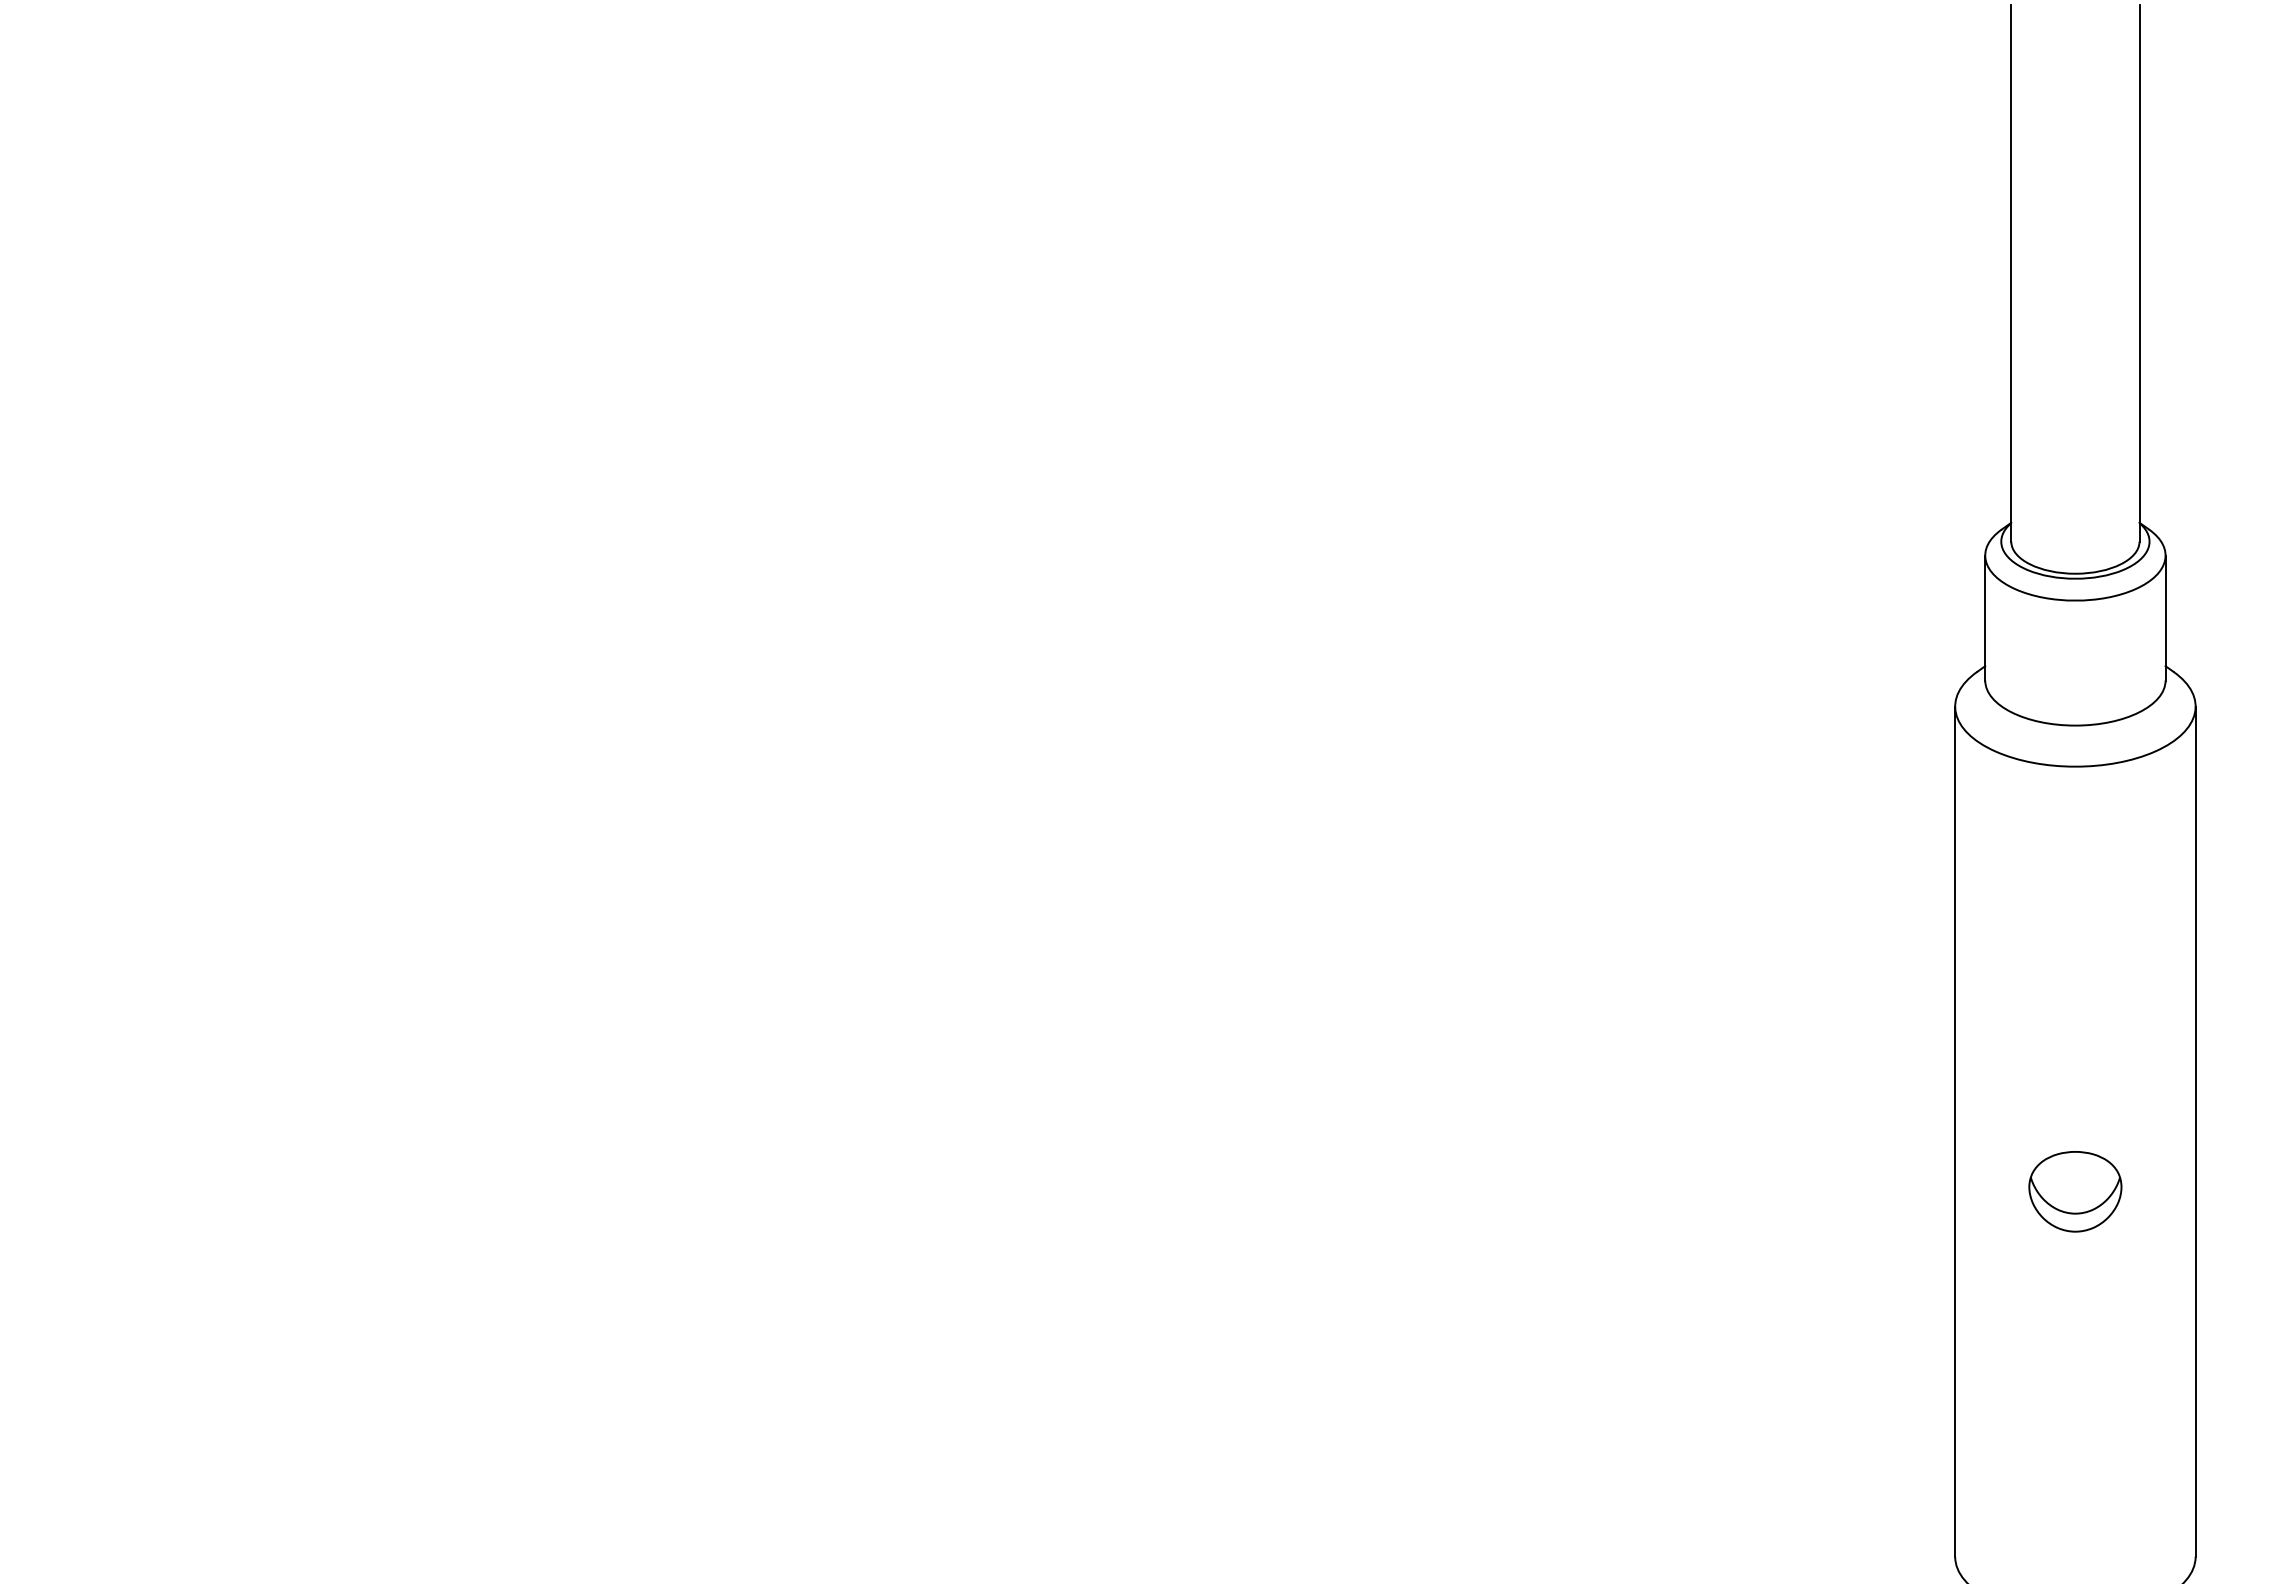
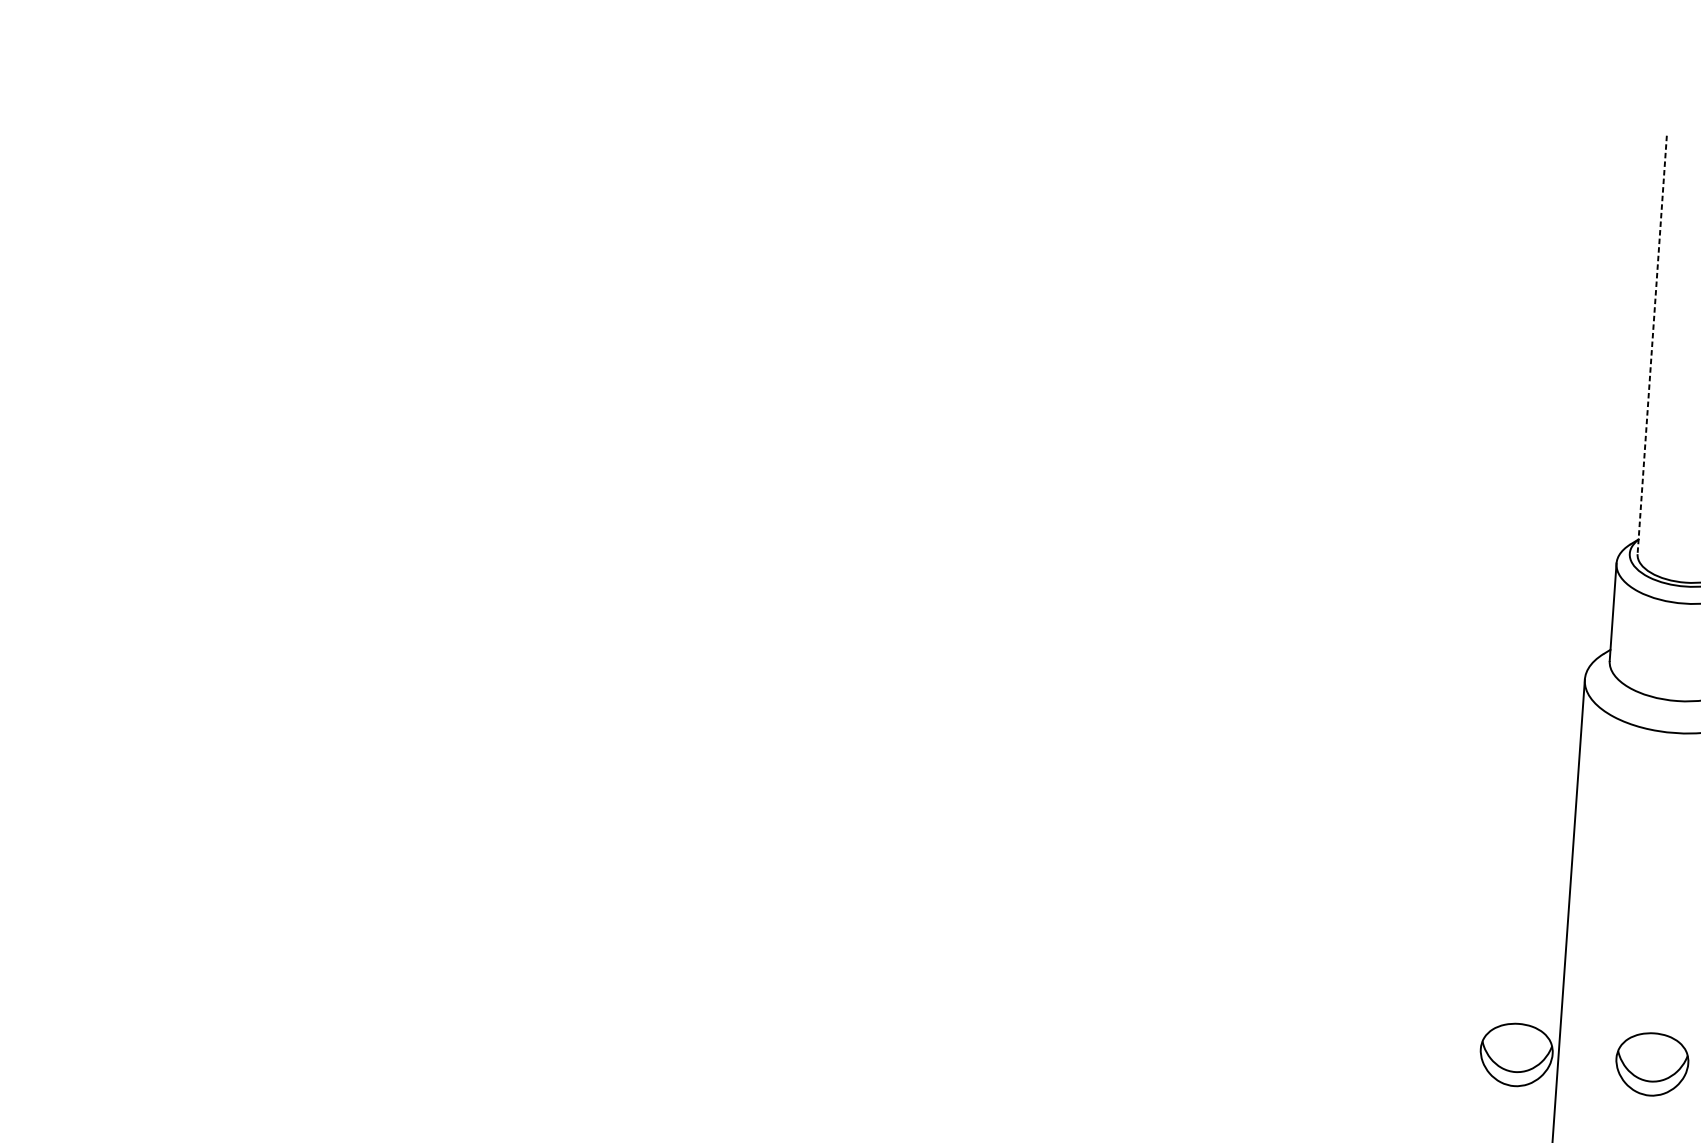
line: (2011, 273) -> (1652, 345), solid -> dashed
part: (1901, 1191) -> (1516, 1054), added

